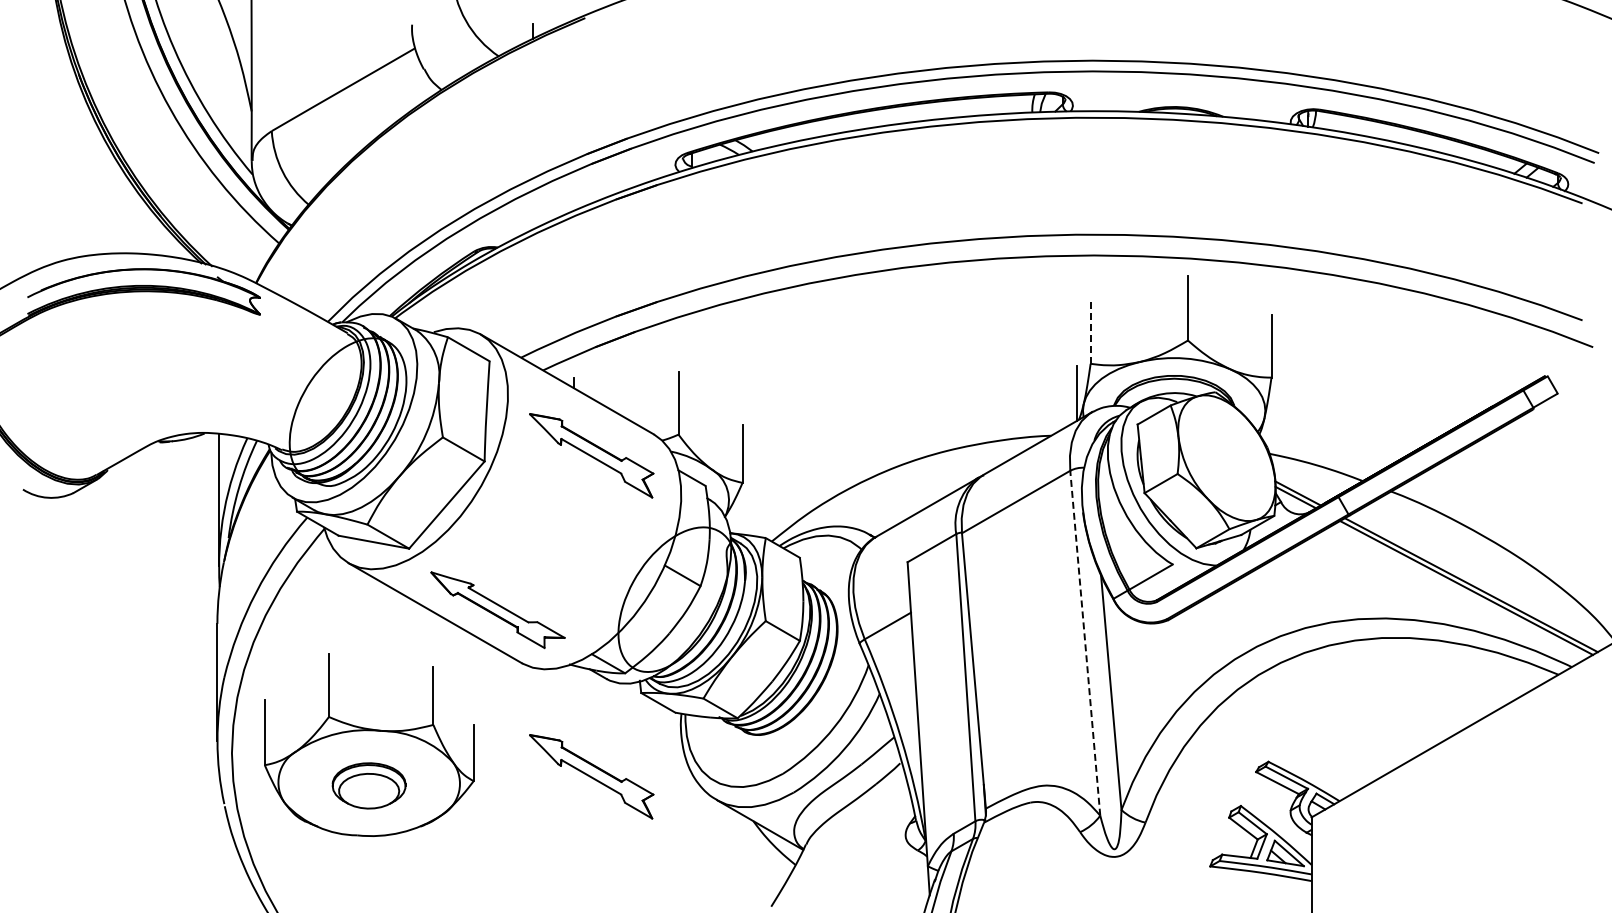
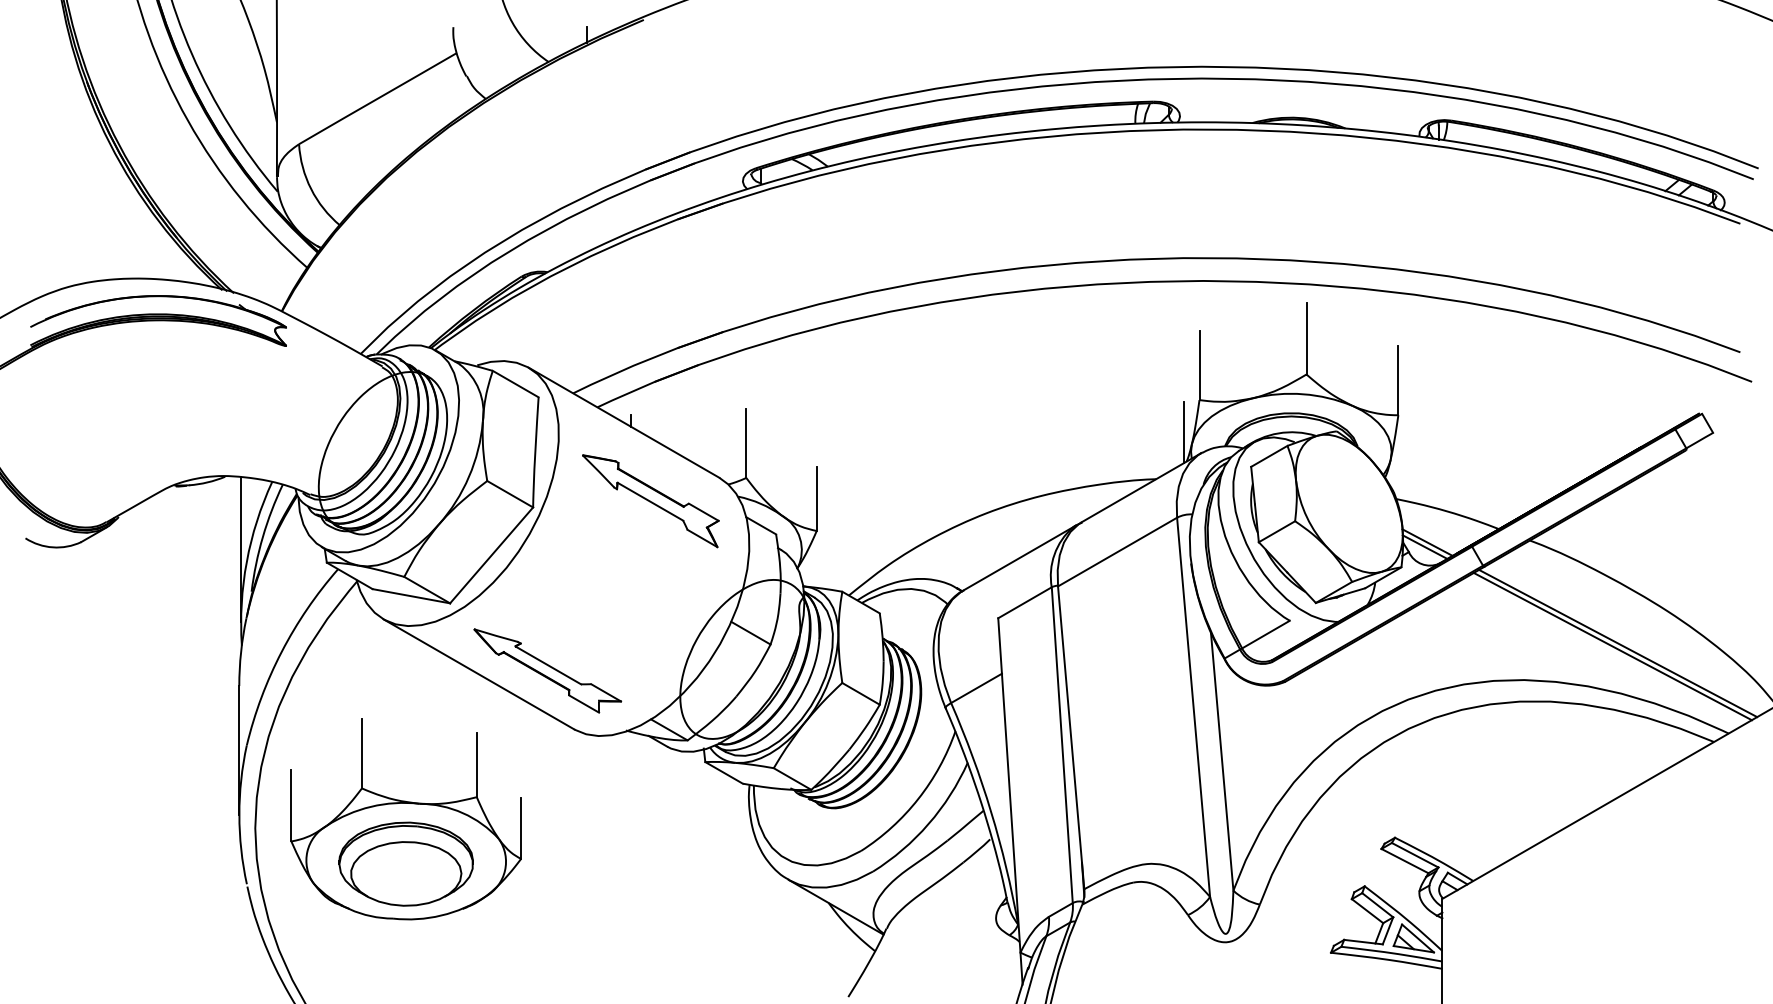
line: (1090, 331) -> (1199, 364), dashed -> solid
line: (1085, 642) -> (1193, 706), dashed -> solid
part: (591, 776) -> (650, 853), removed
part: (368, 785) -> (405, 863), size x1.67

